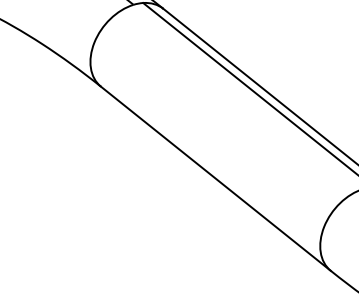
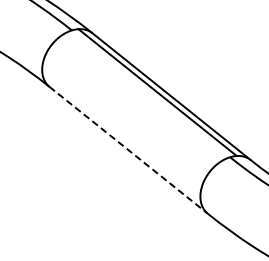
line: (215, 179) -> (128, 150), solid -> dashed

